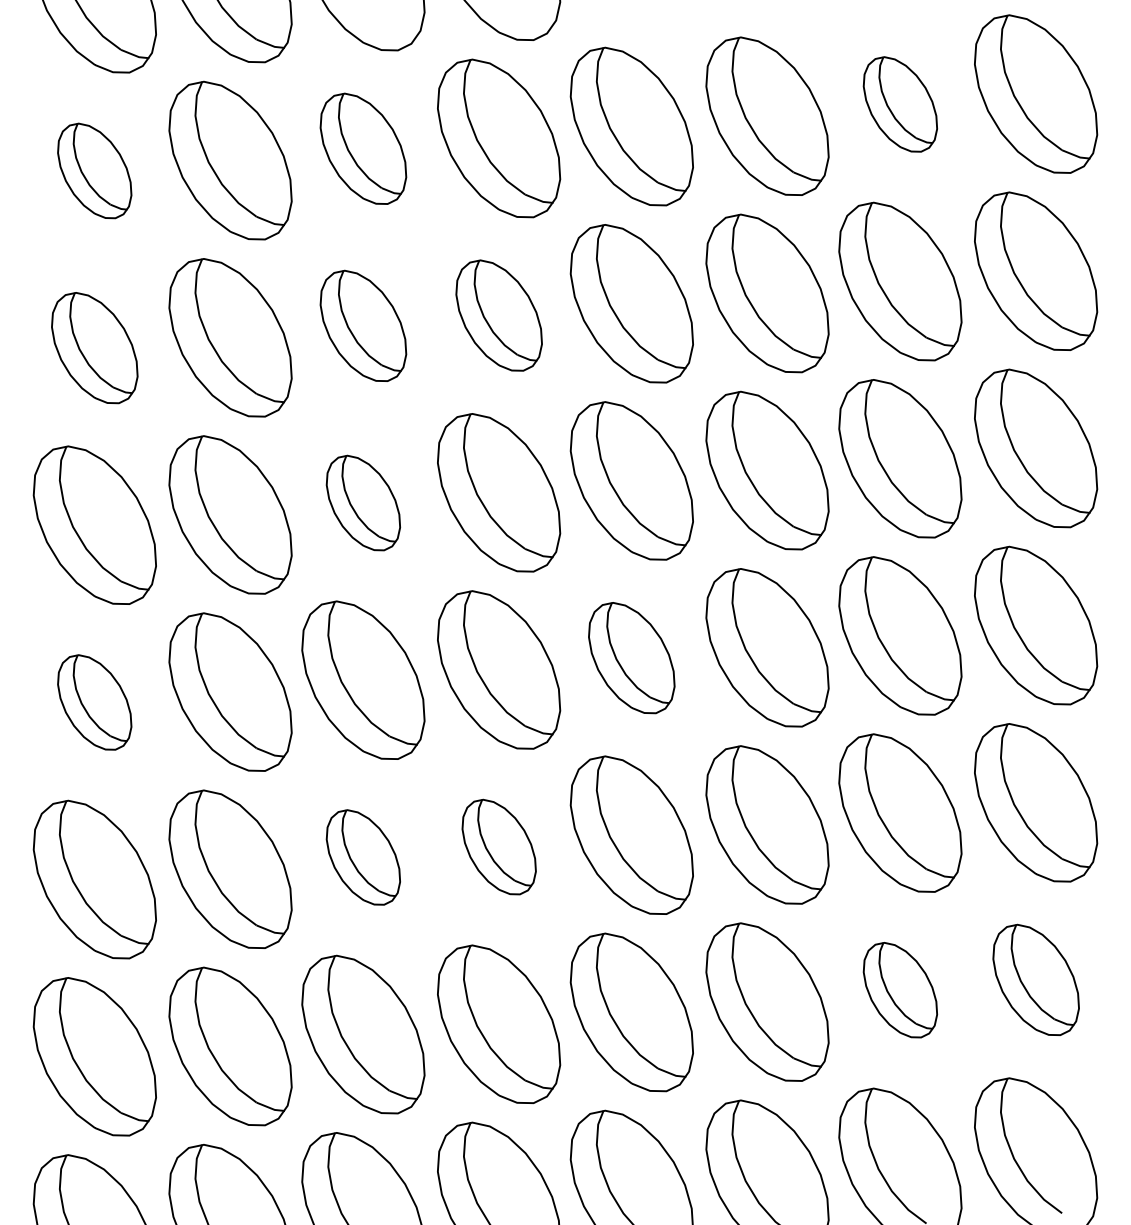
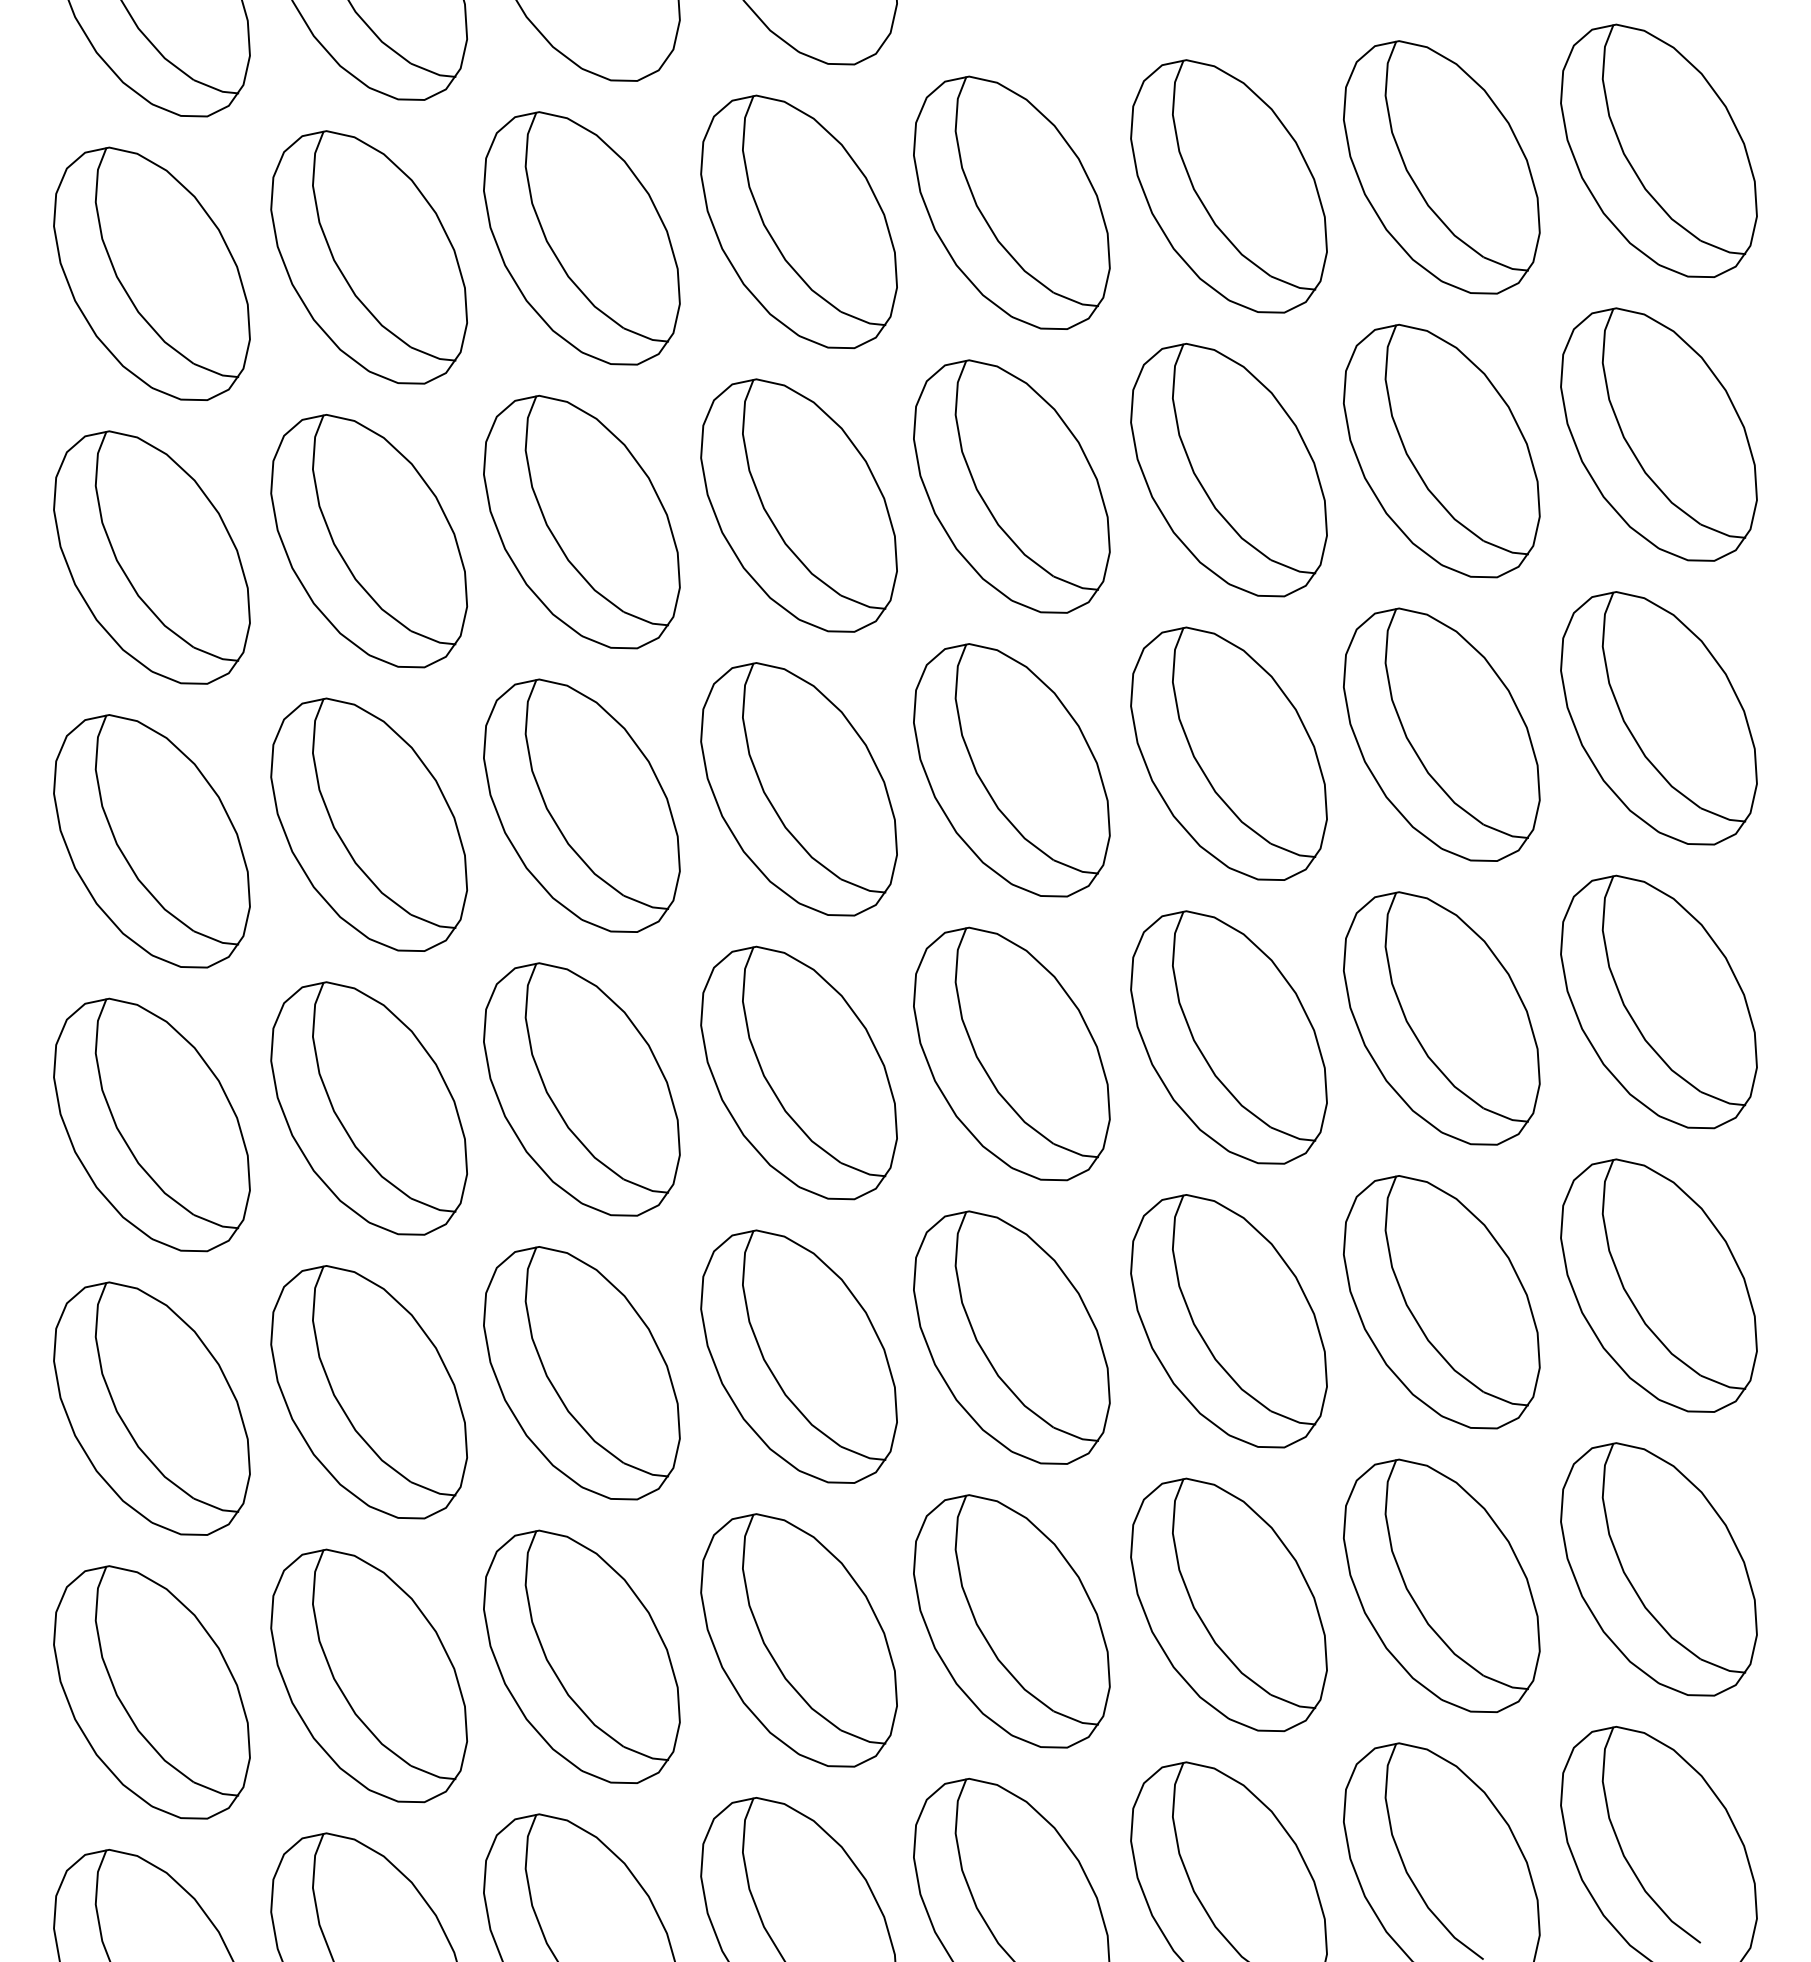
part: (900, 104) -> (1441, 167), size x1.67
part: (363, 148) -> (582, 237), size x1.43
part: (94, 170) -> (151, 273), size x1.67
part: (499, 315) -> (799, 505), size x1.43
part: (363, 325) -> (582, 521), size x1.43
part: (94, 347) -> (151, 556), size x1.43
part: (363, 502) -> (582, 804), size x1.67
part: (631, 657) -> (1011, 1053), size x1.43
part: (94, 702) -> (151, 1125), size x1.67
part: (499, 846) -> (799, 1355), size x1.67
part: (363, 857) -> (582, 1373), size x1.67
part: (1036, 979) -> (1659, 1568), size x1.43
part: (900, 989) -> (1441, 1584), size x1.67

